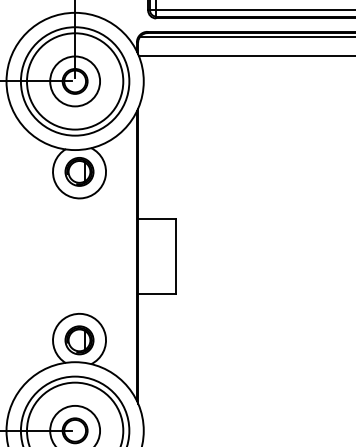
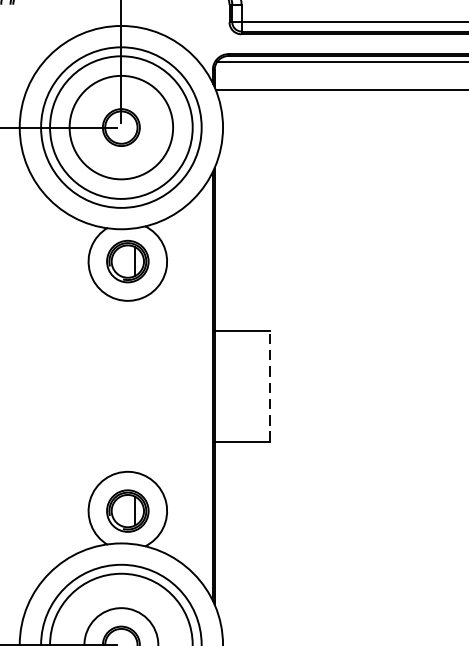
circle: (75, 81) -> (121, 127), size x1.4
line: (175, 255) -> (270, 385), solid -> dashed

